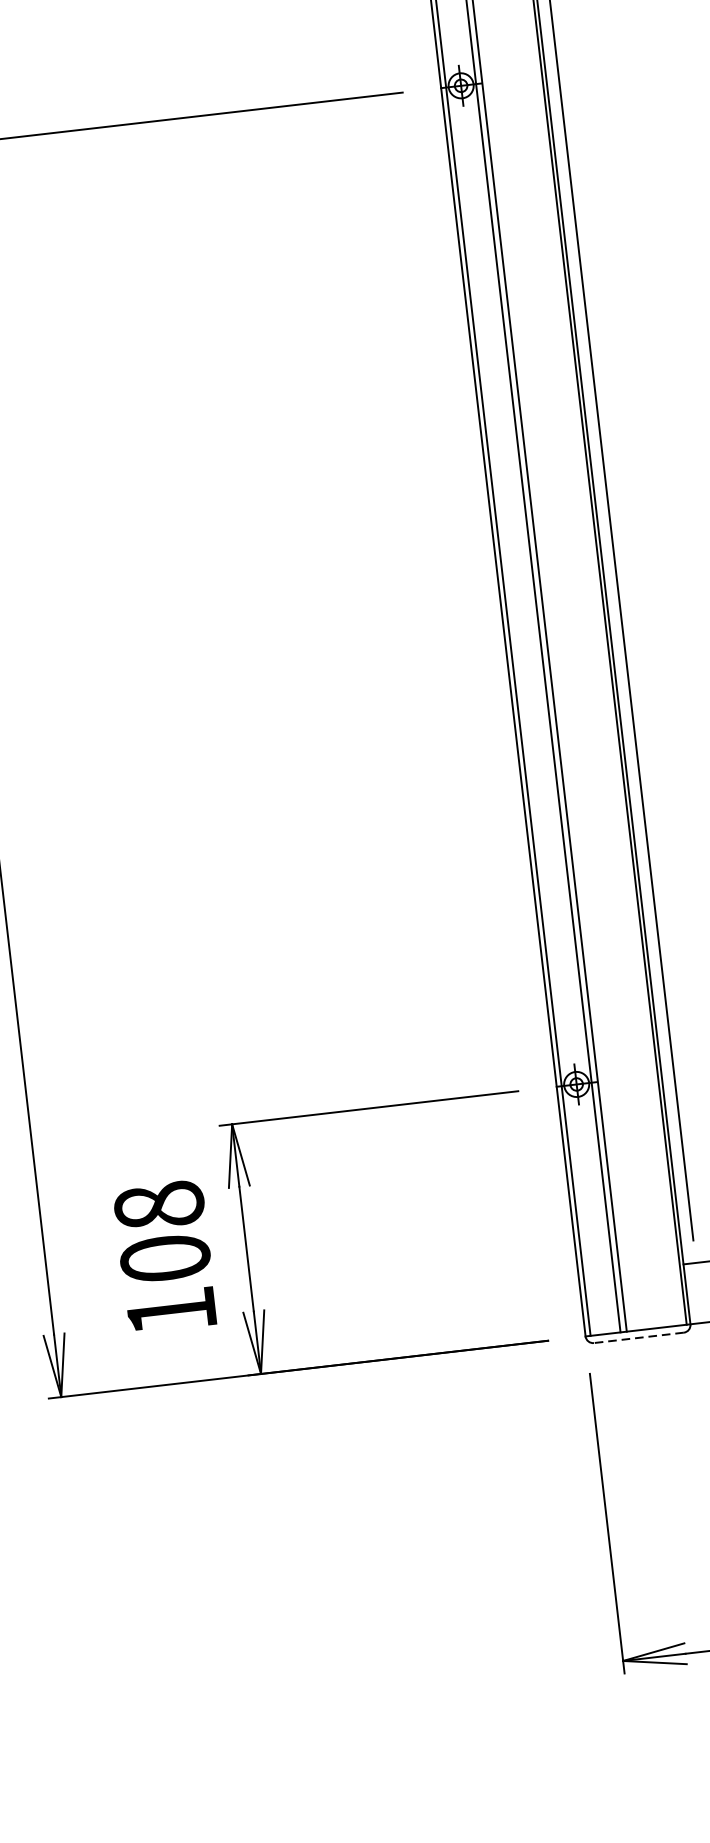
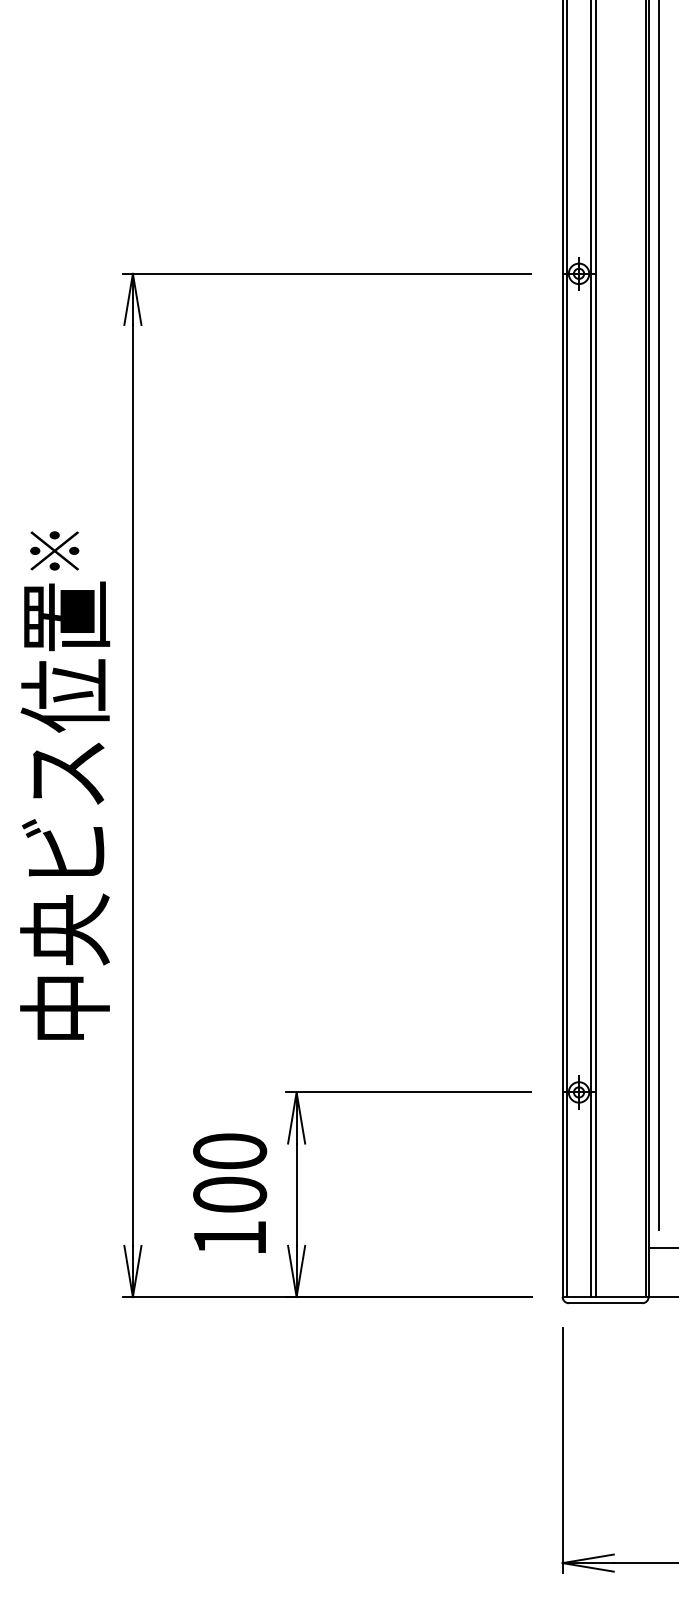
text: (158, 1205) -> (229, 1151), 108 -> 100
line: (638, 1338) -> (605, 1303), dashed -> solid

